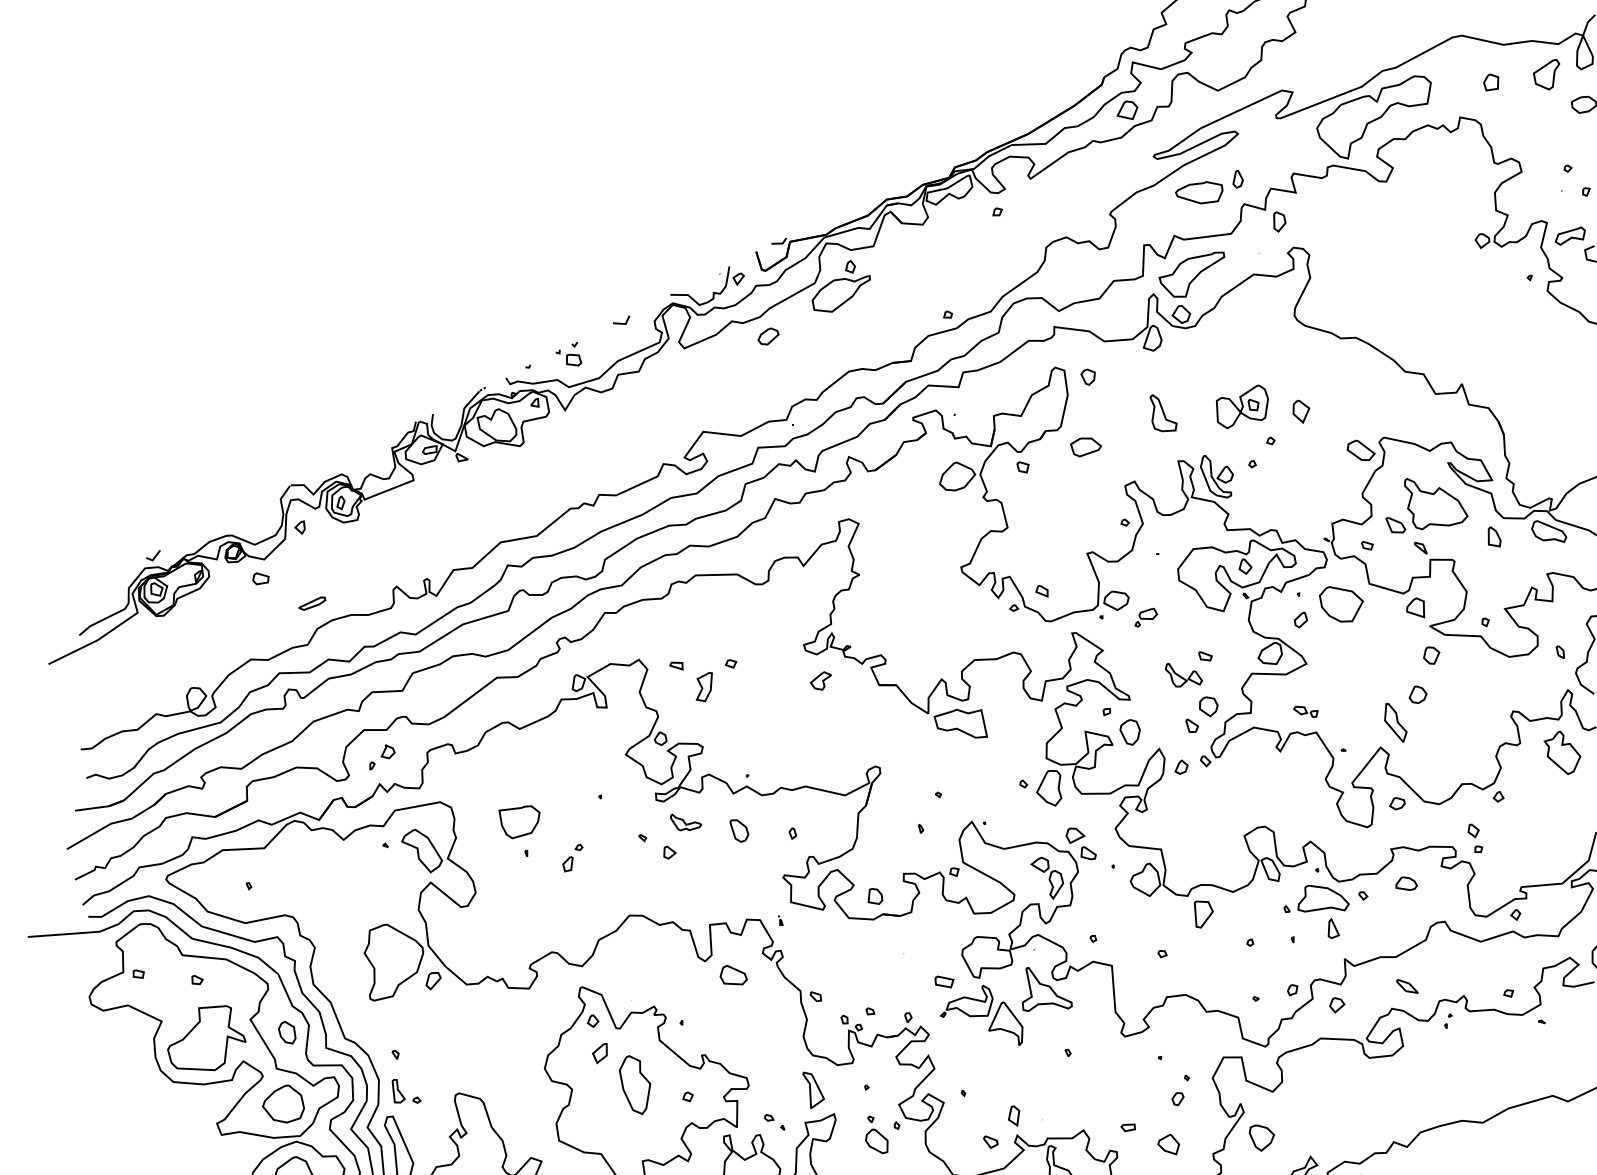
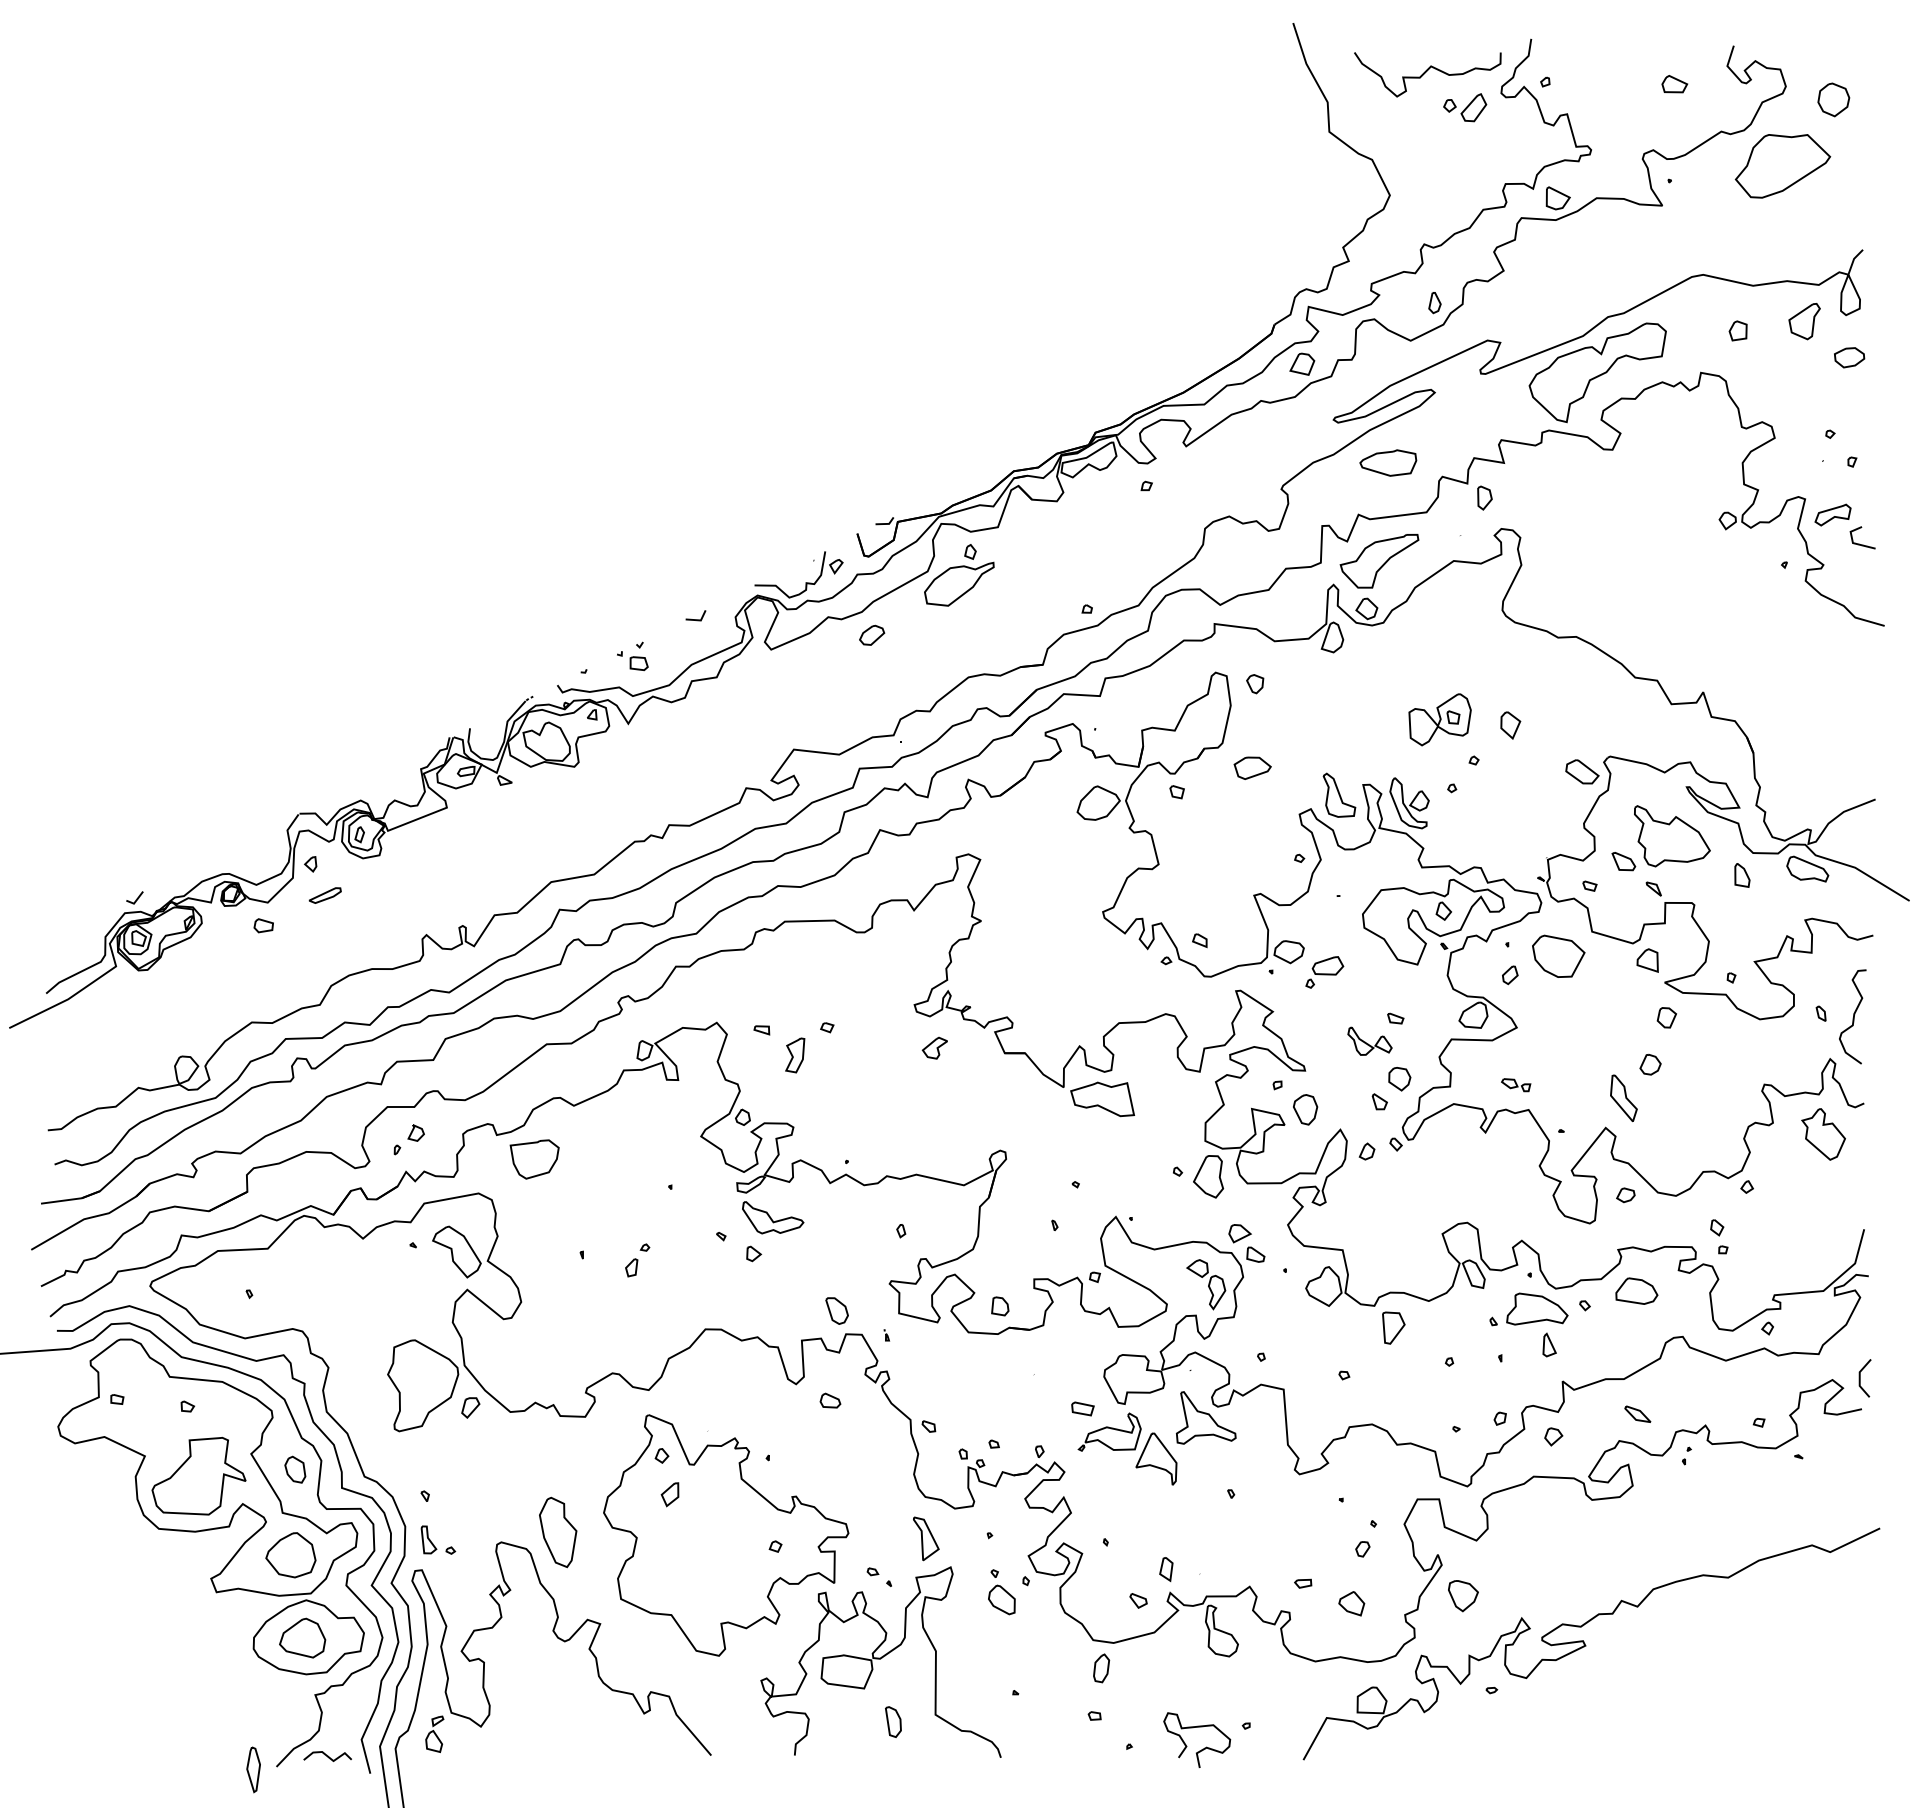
part: (1237, 179) -> (1434, 303), moved
part: (1163, 412) -> (1339, 794), moved
part: (311, 603) -> (324, 895), moved
part: (1145, 617) -> (1324, 972), size x1.43
part: (519, 822) -> (534, 1159), moved
part: (686, 822) -> (773, 1217), size x1.67
part: (738, 830) -> (836, 1310), moved
part: (1406, 883) -> (1636, 1290), size x1.67
part: (733, 974) -> (830, 1400), size x0.62
part: (635, 1085) -> (558, 1532), moved

